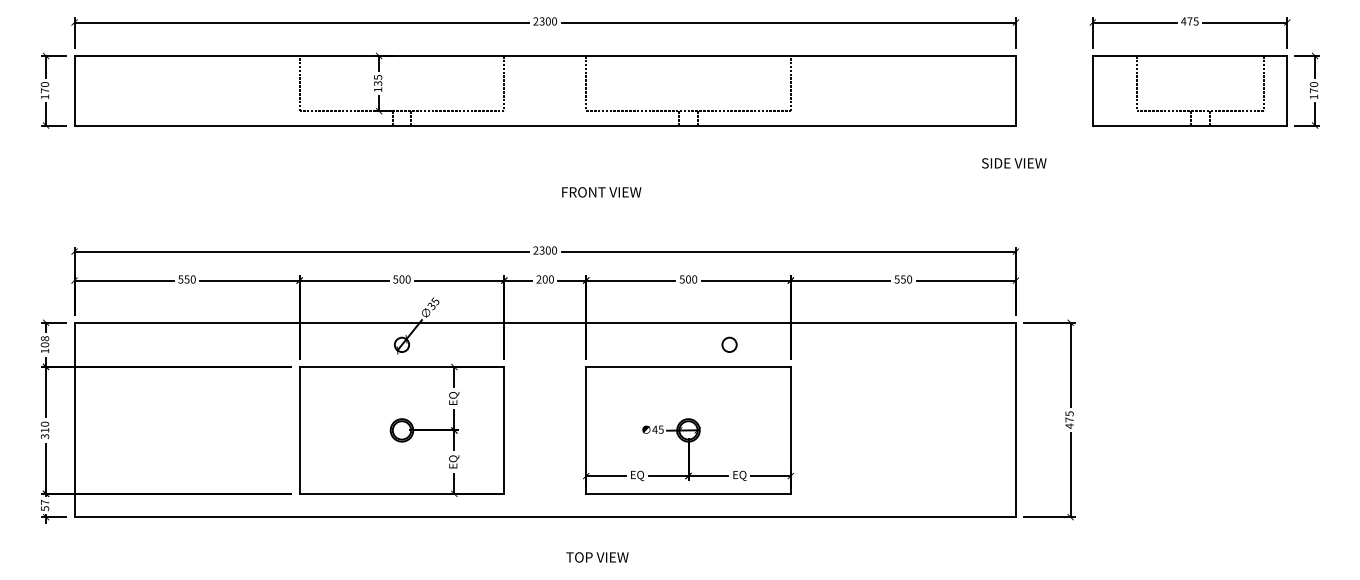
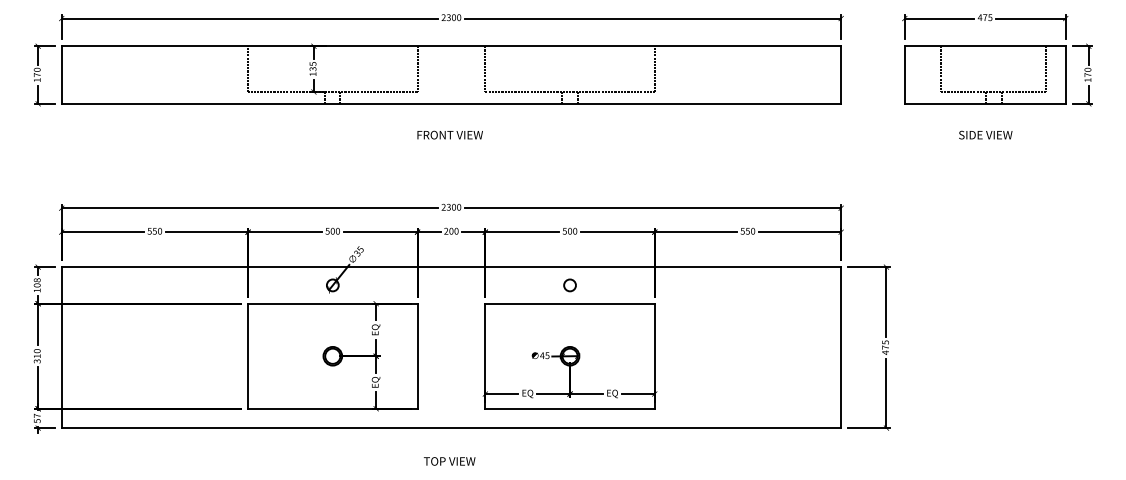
text: (1013, 162) -> (985, 134), moved
text: (600, 191) -> (449, 134), moved
circle: (728, 344) -> (569, 285), moved
text: (597, 557) -> (449, 461), moved

